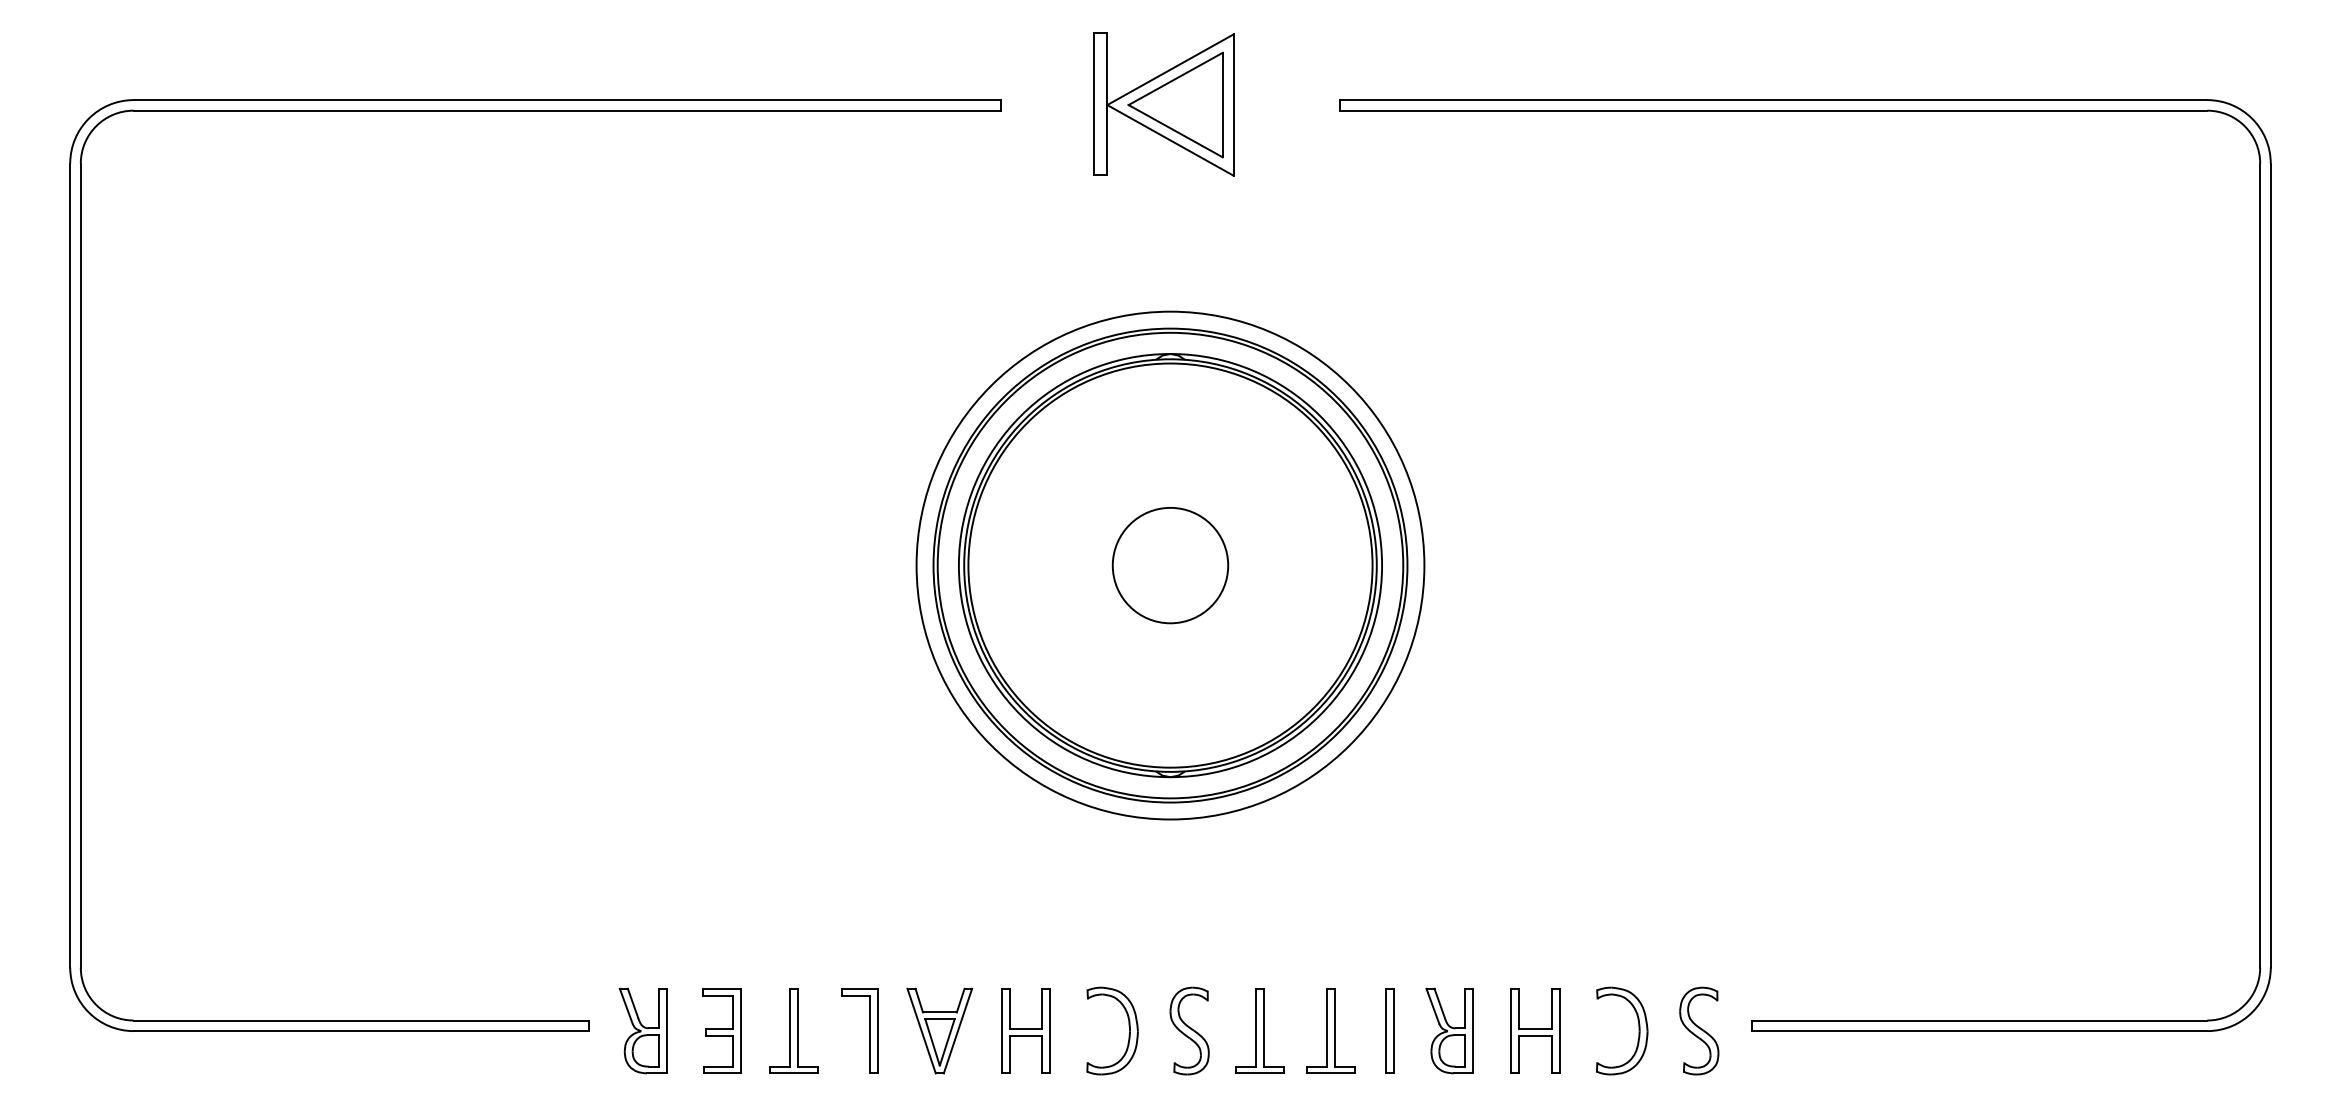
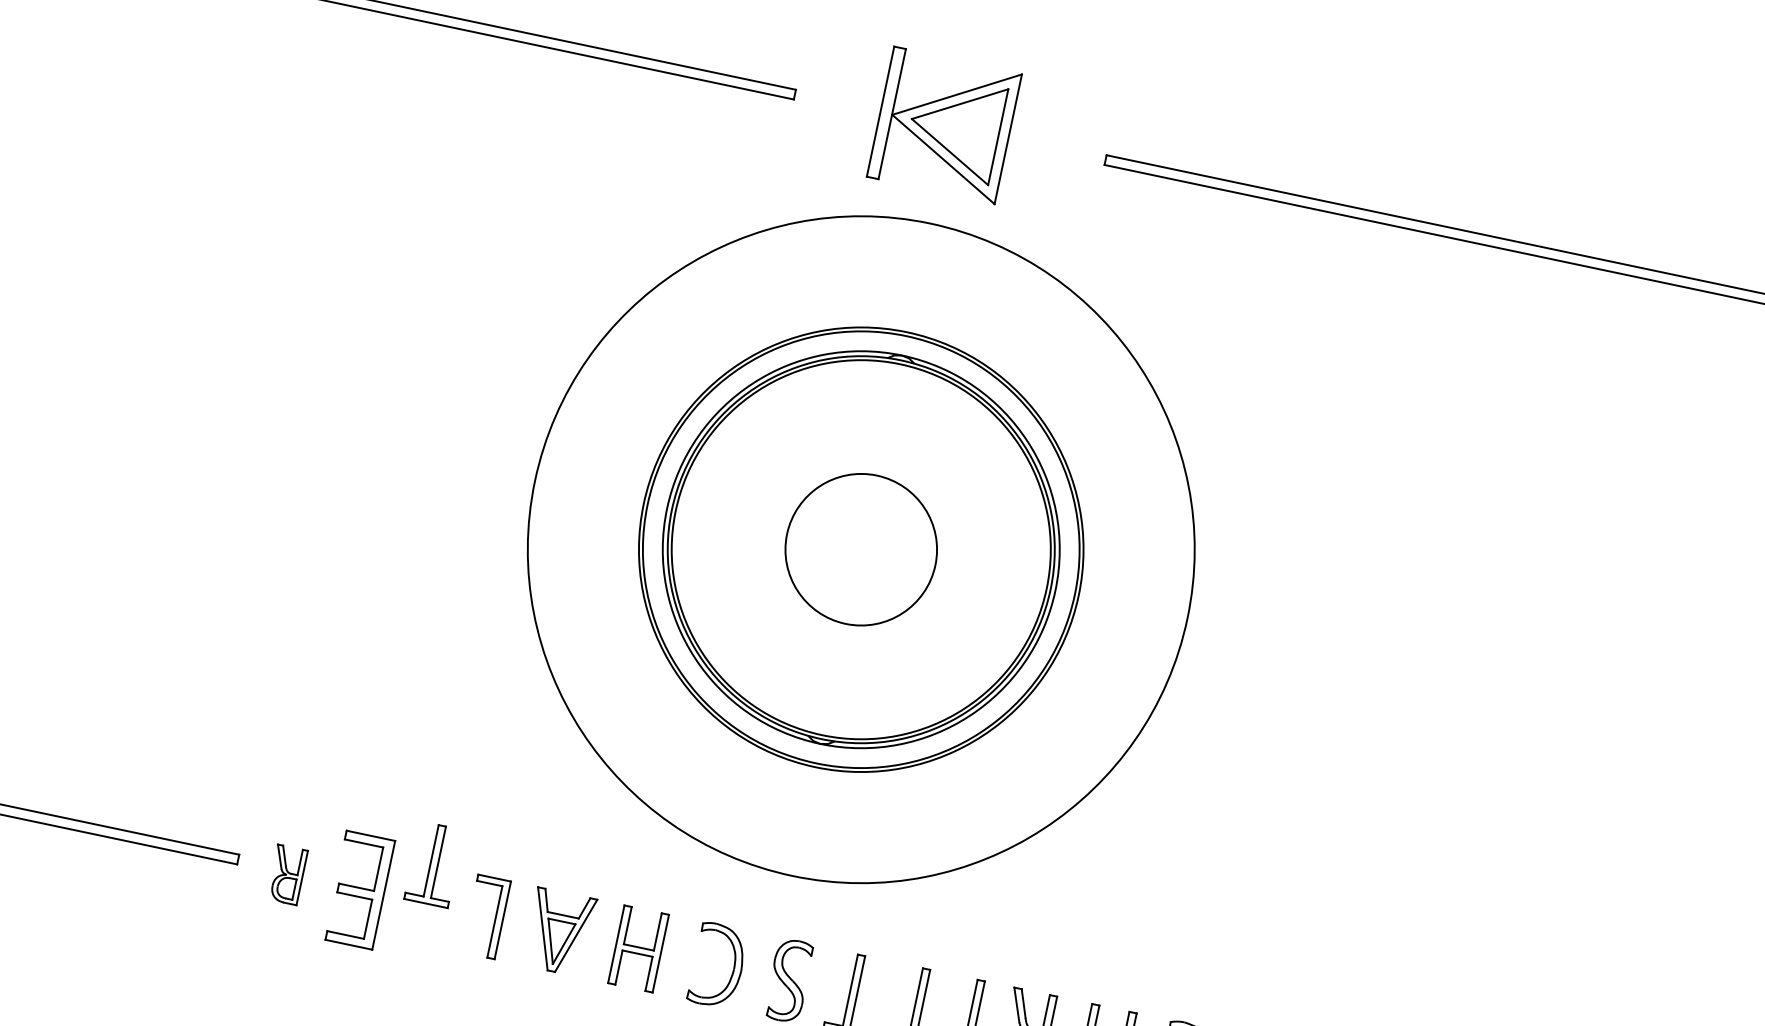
circle: (1170, 565) -> (861, 549), size x1.4
circle: (1170, 565) -> (861, 549), size x1.4
part: (642, 1030) -> (286, 874), size x0.7
part: (721, 1030) -> (359, 889), size x1.4
part: (793, 1030) -> (433, 864), moved

